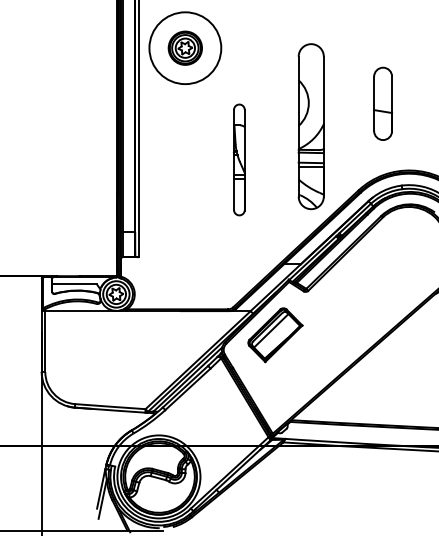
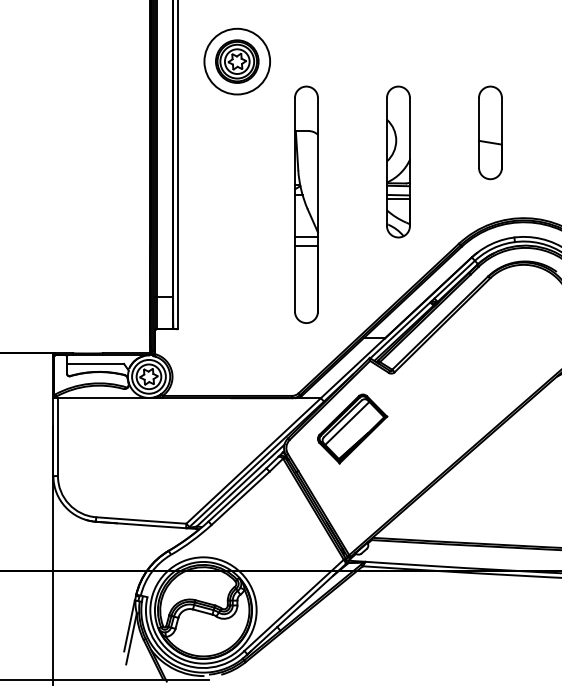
circle: (185, 48) -> (237, 61), size x0.71
part: (311, 126) -> (398, 161), size x0.71
part: (239, 159) -> (306, 204), size x1.67

